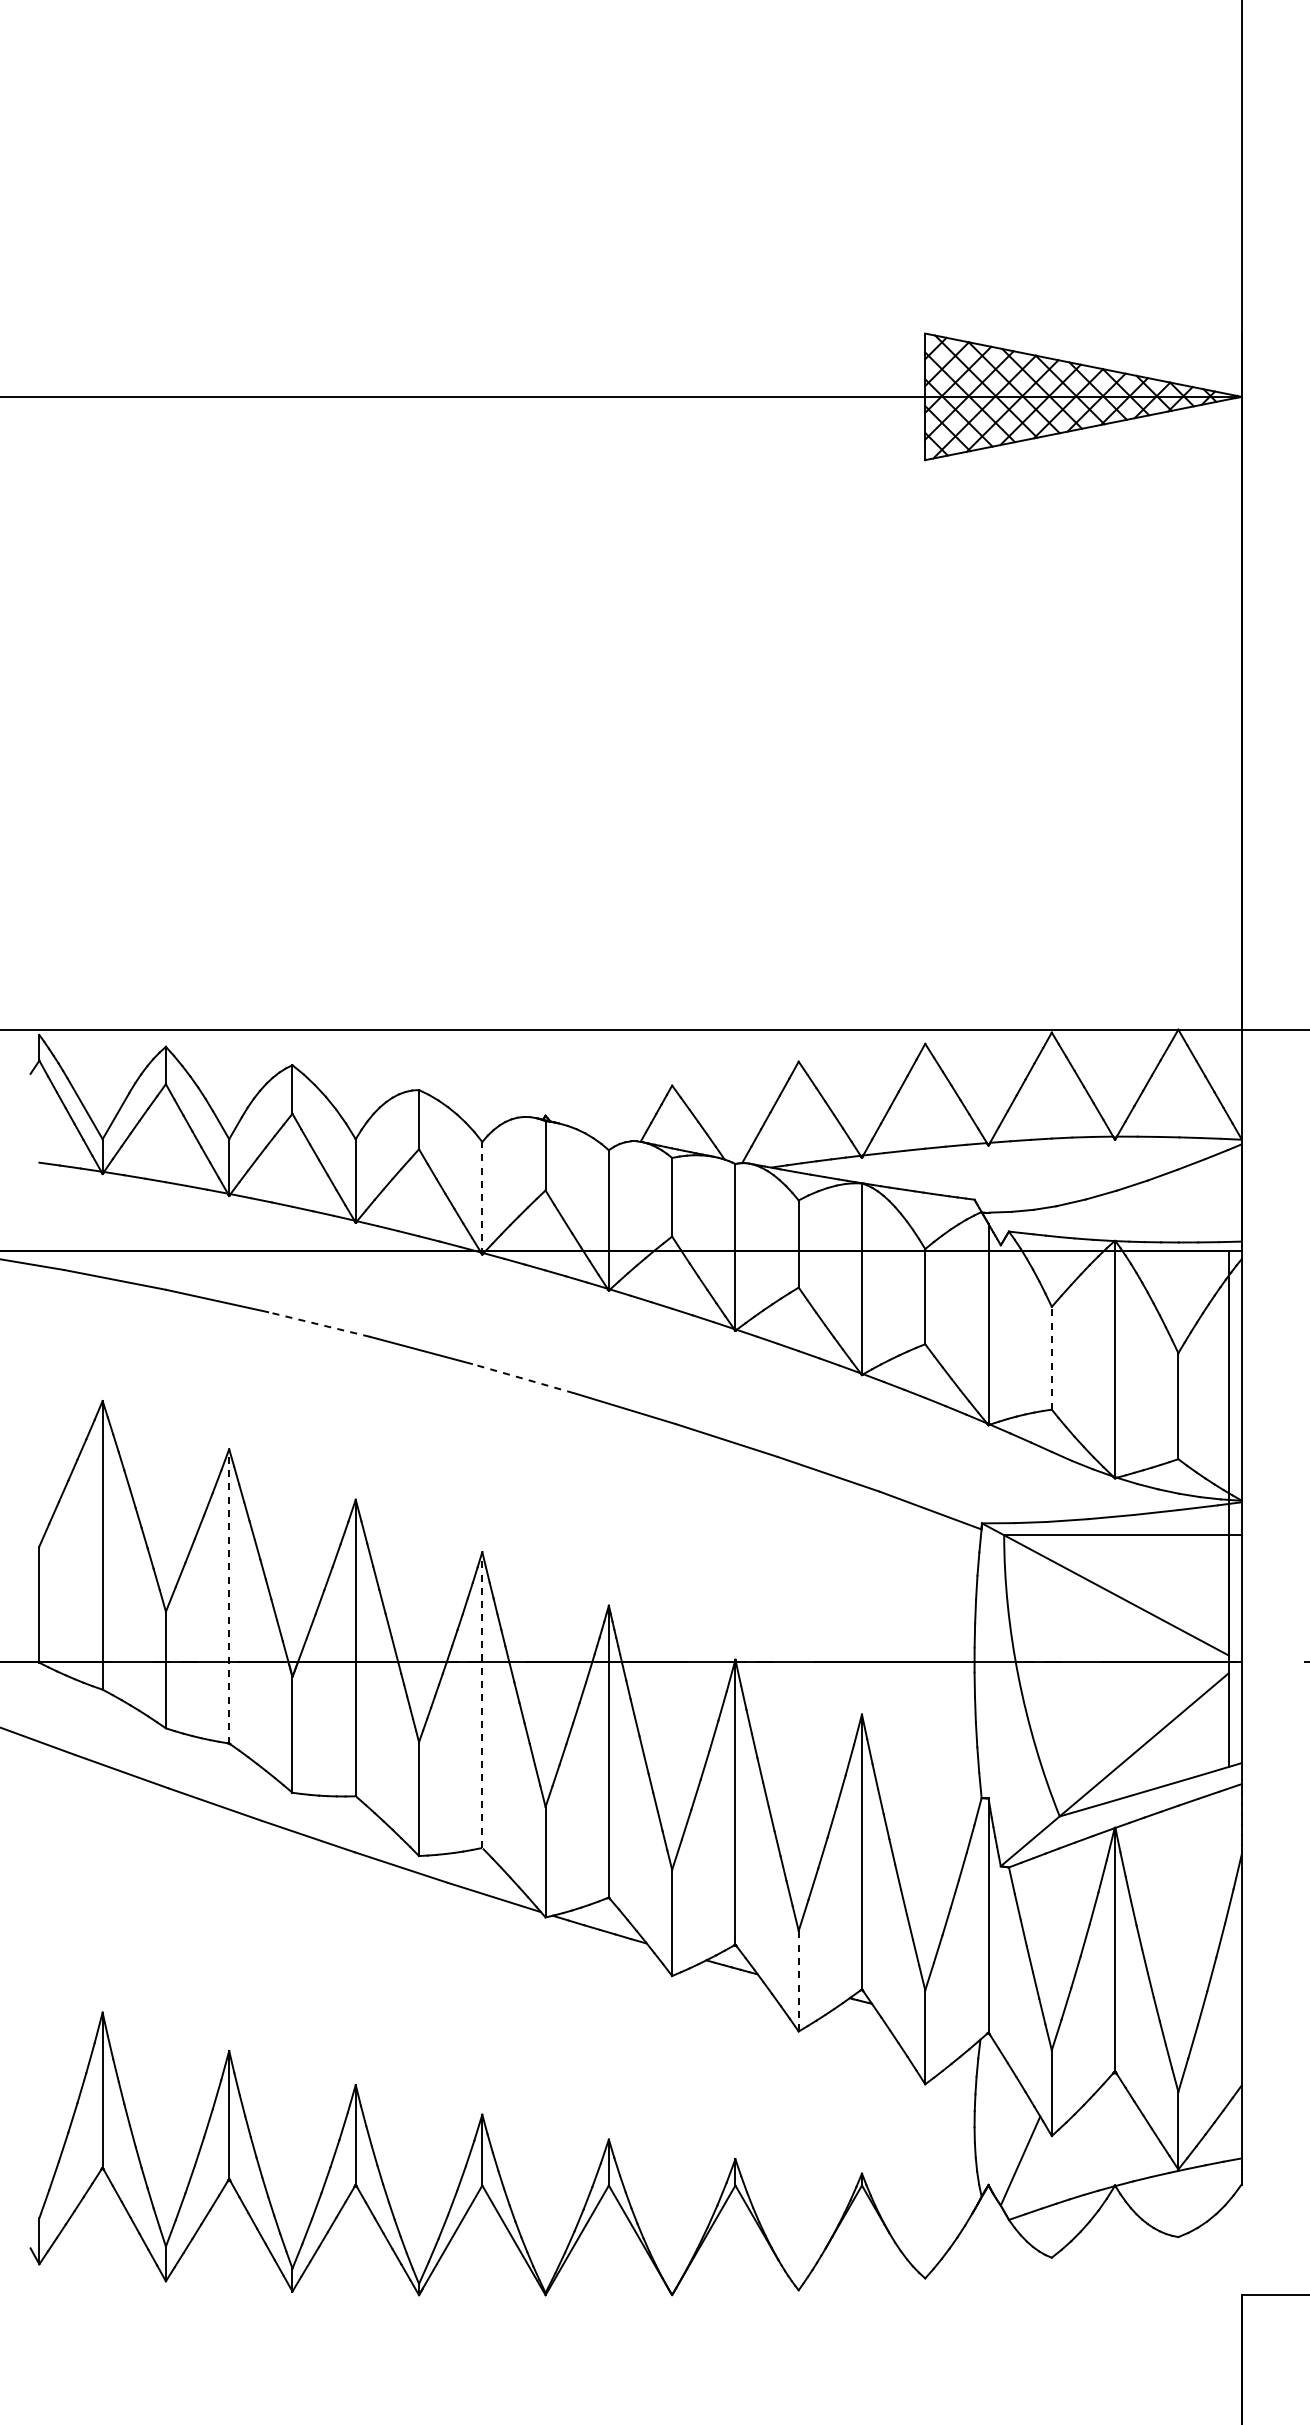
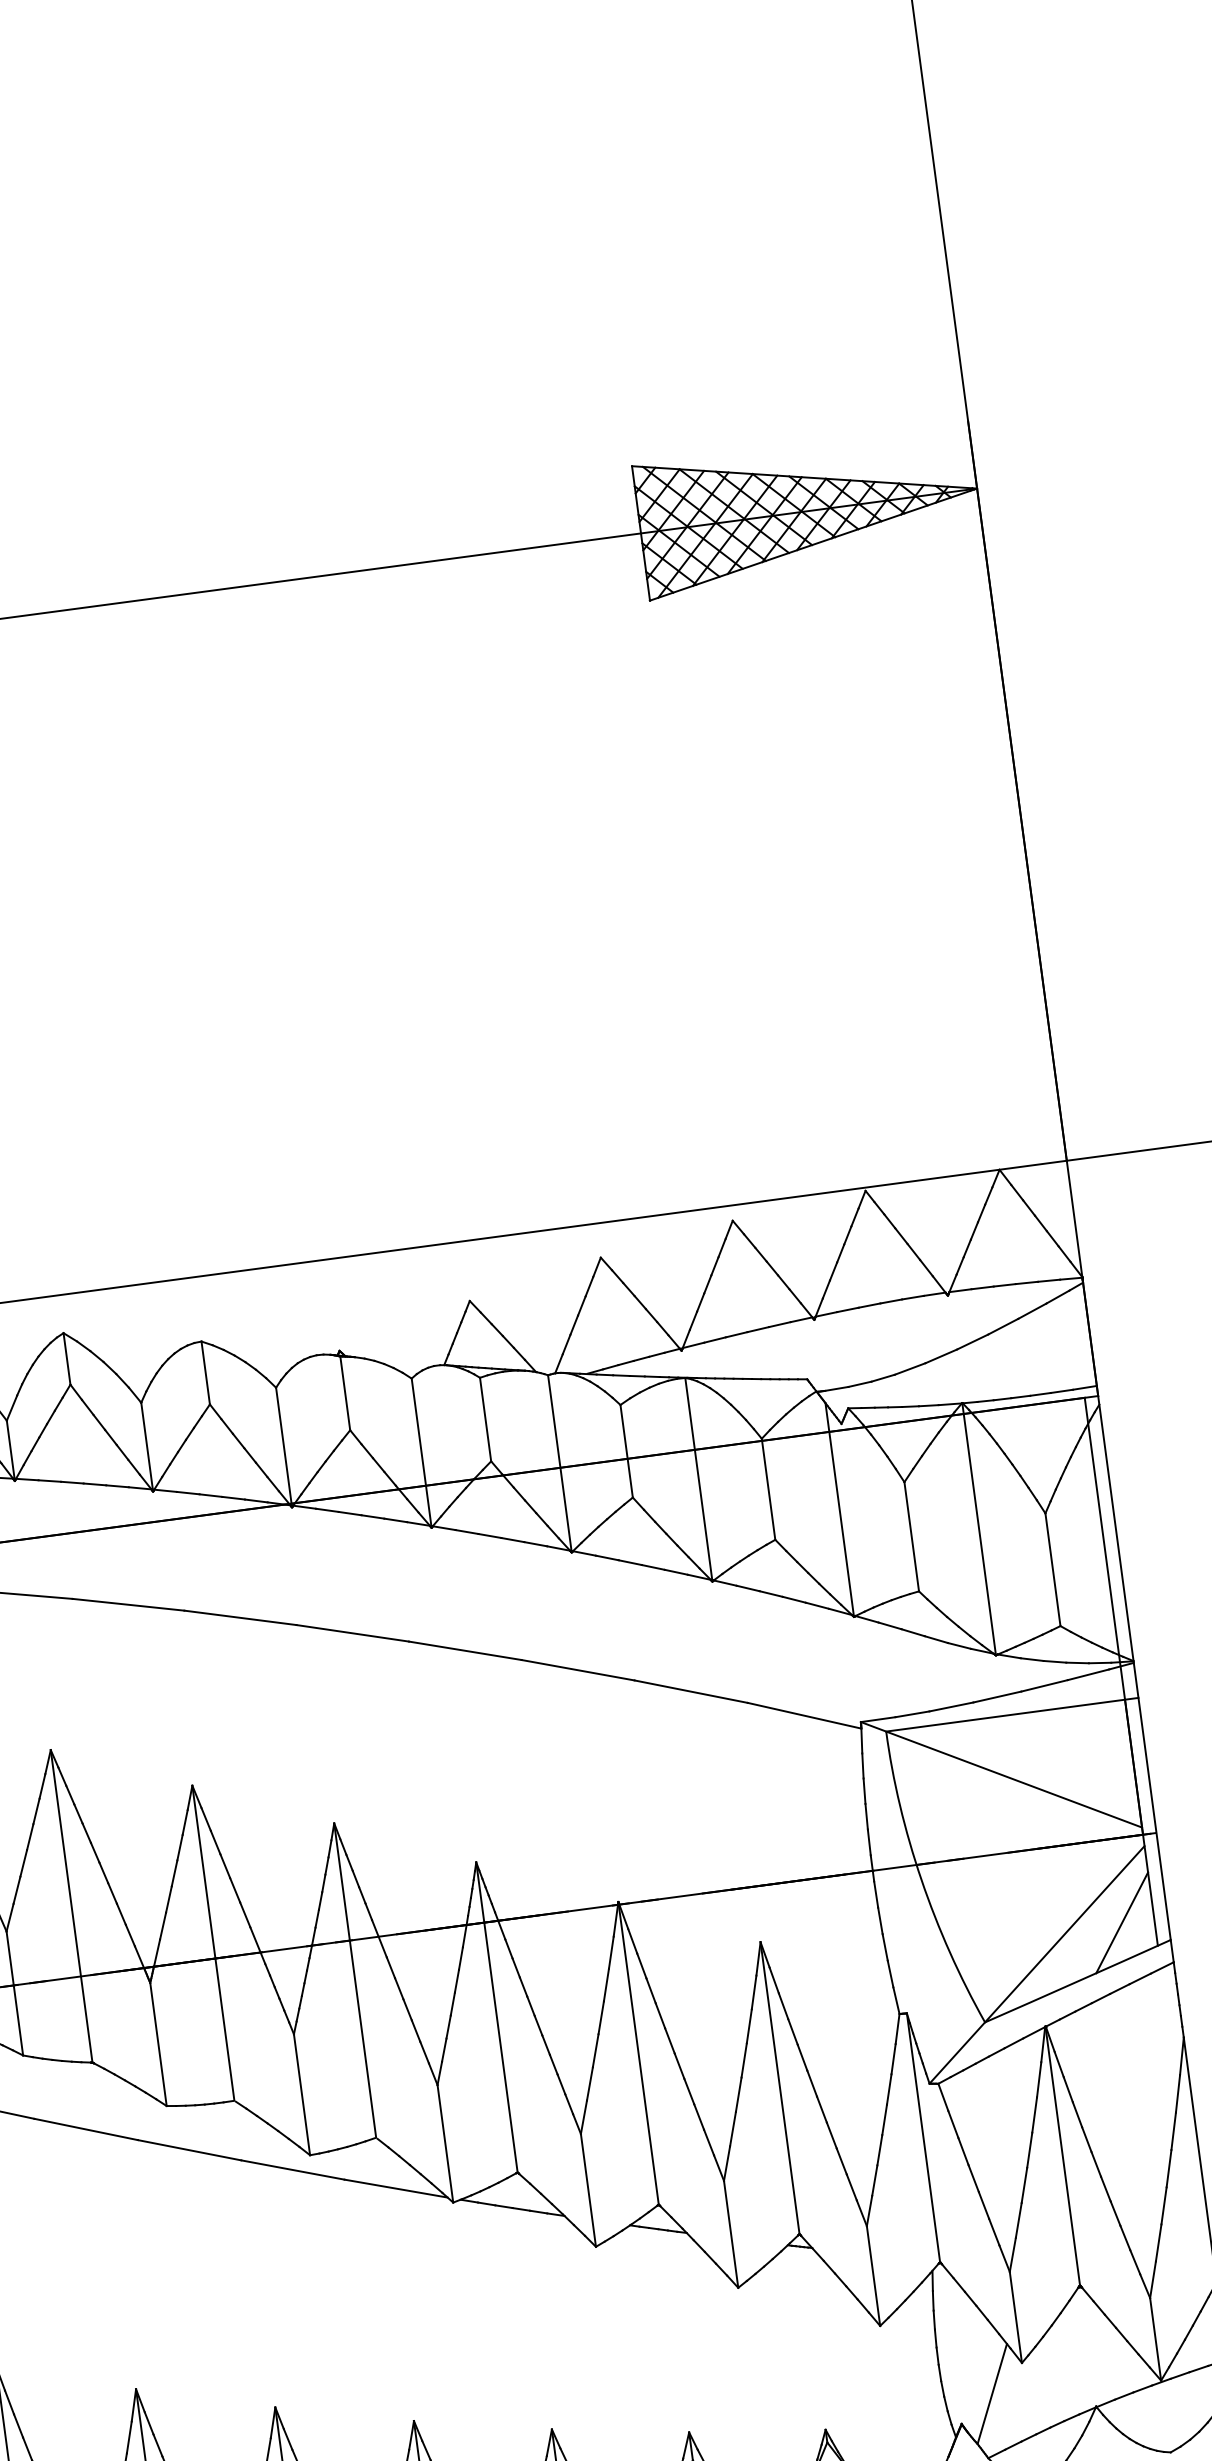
line: (482, 1197) -> (284, 1446), dashed -> solid
line: (318, 1324) -> (127, 1604), dashed -> solid
line: (1051, 1357) -> (911, 1536), dashed -> solid
line: (522, 1378) -> (352, 1633), dashed -> solid
line: (229, 1595) -> (71, 1905), dashed -> solid
line: (482, 1700) -> (355, 1981), dashed -> solid
line: (1198, 1740) -> (1121, 1922), added
line: (798, 1980) -> (730, 2233), dashed -> solid

